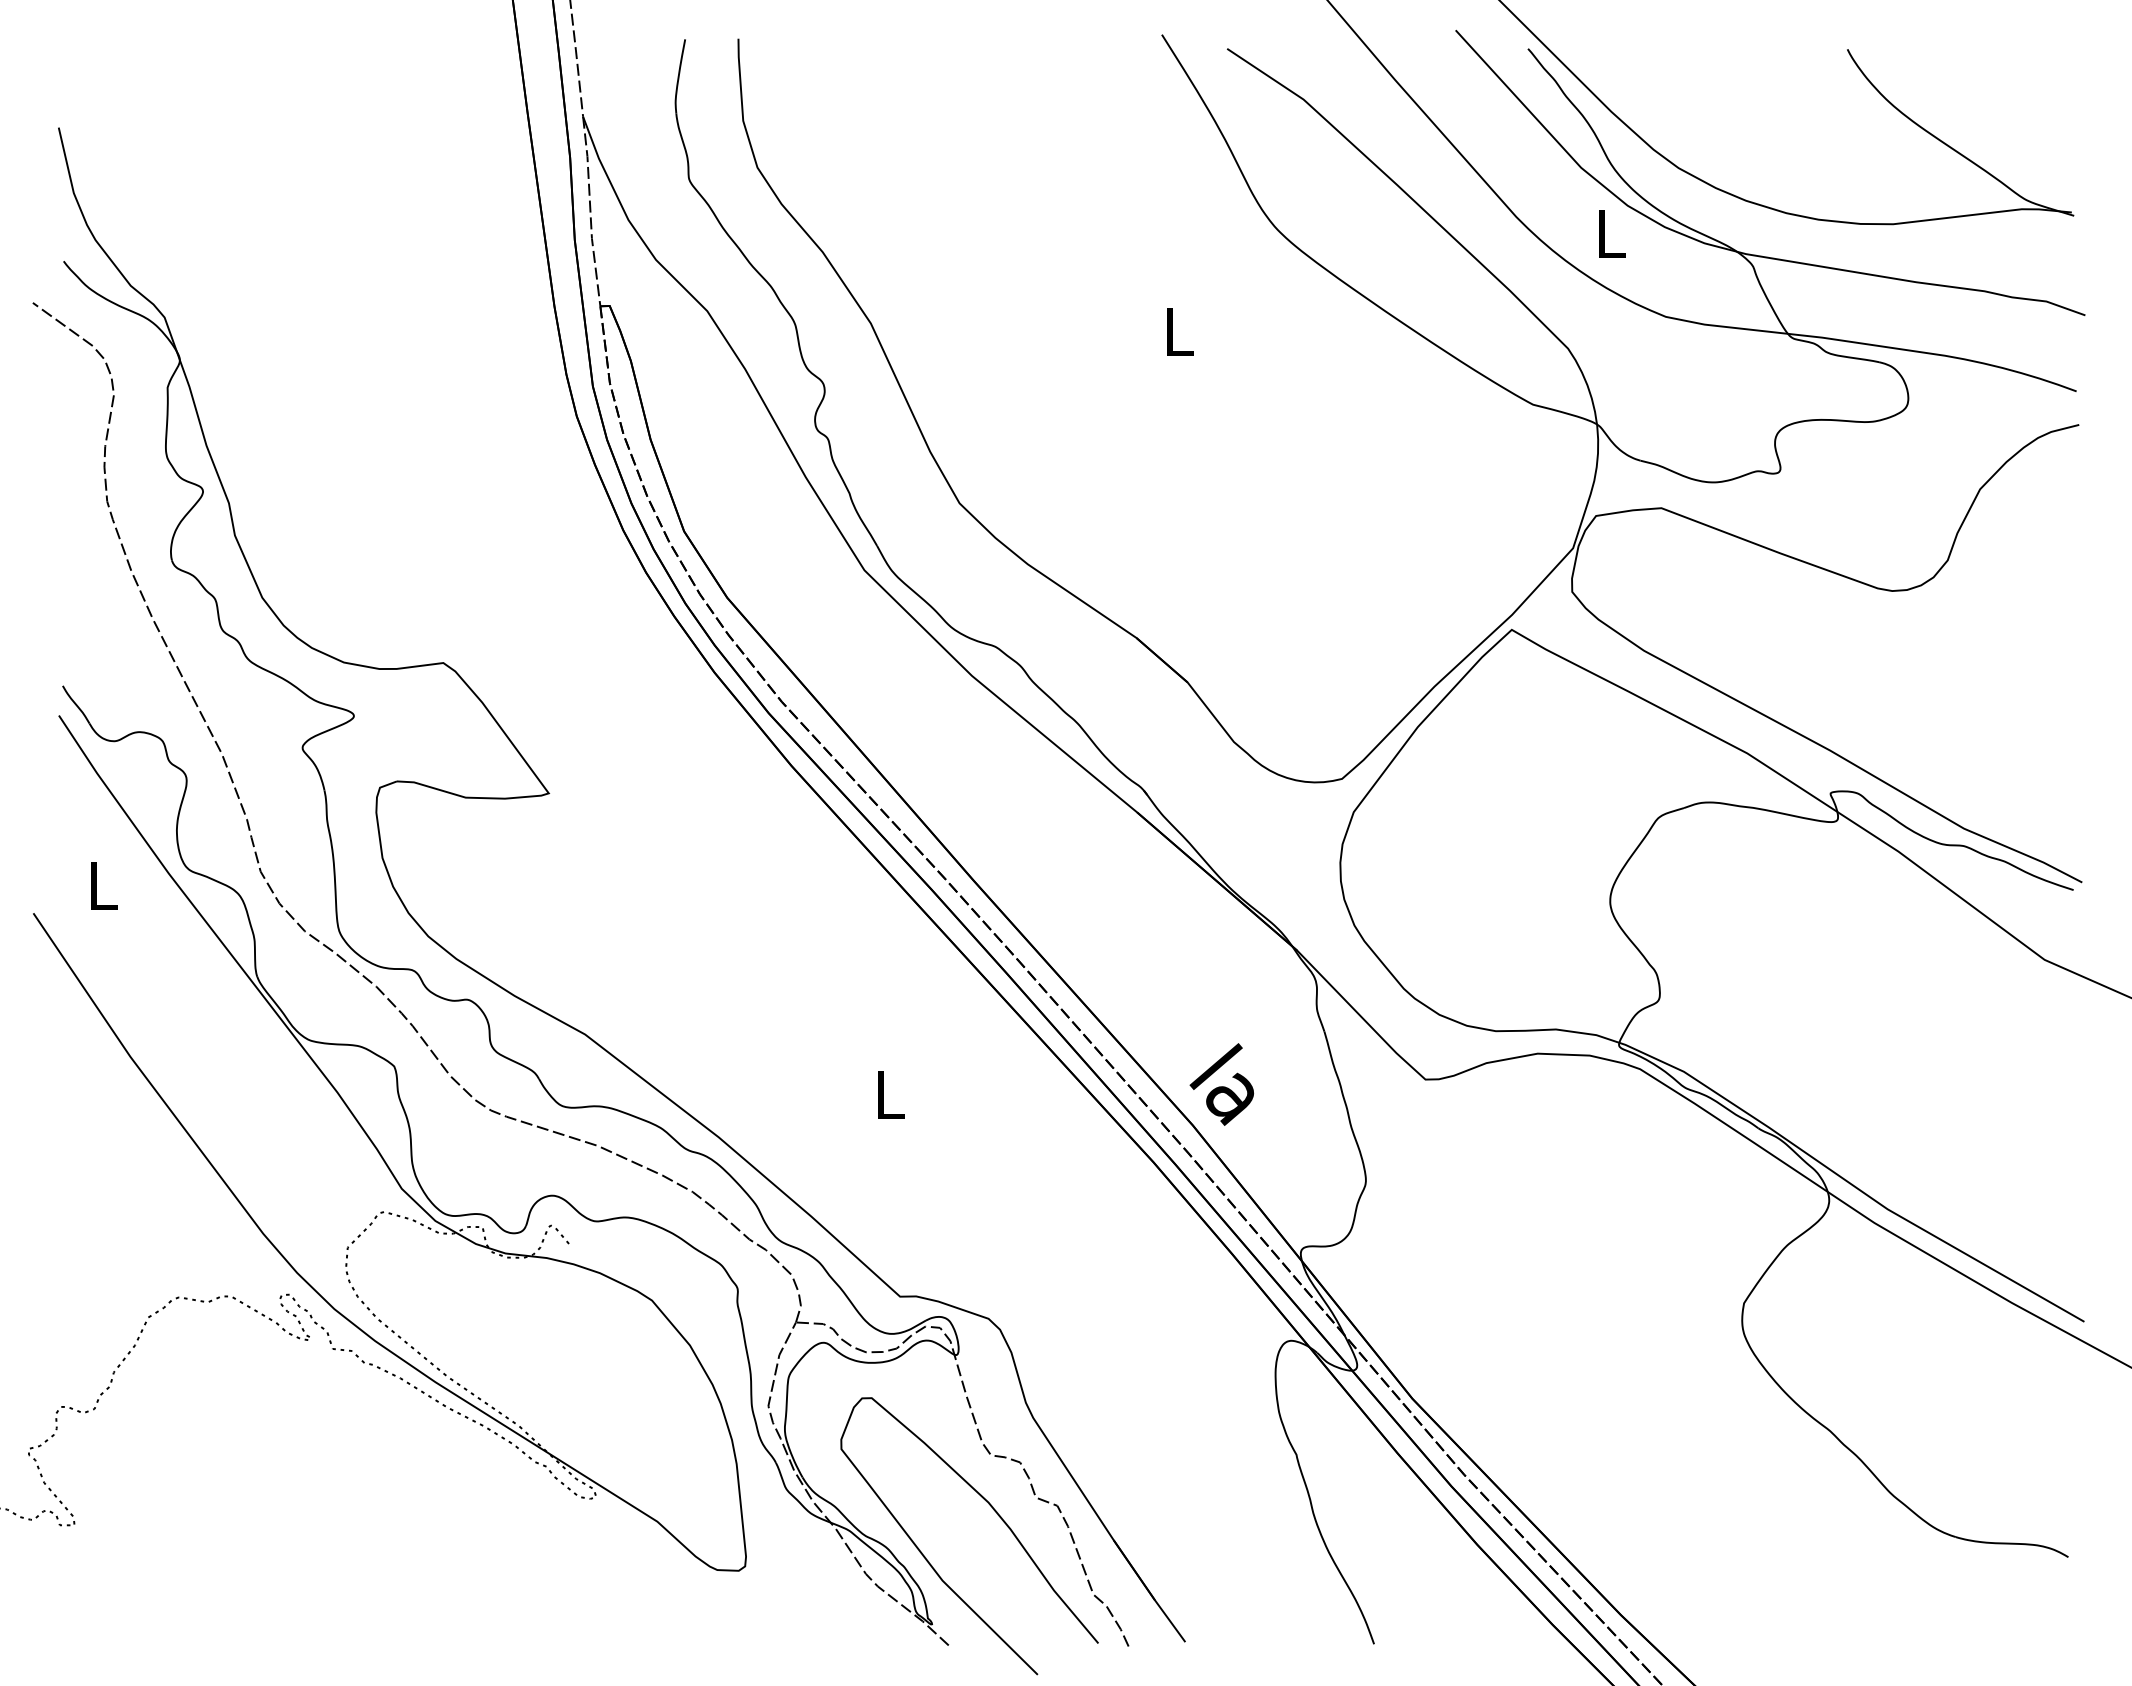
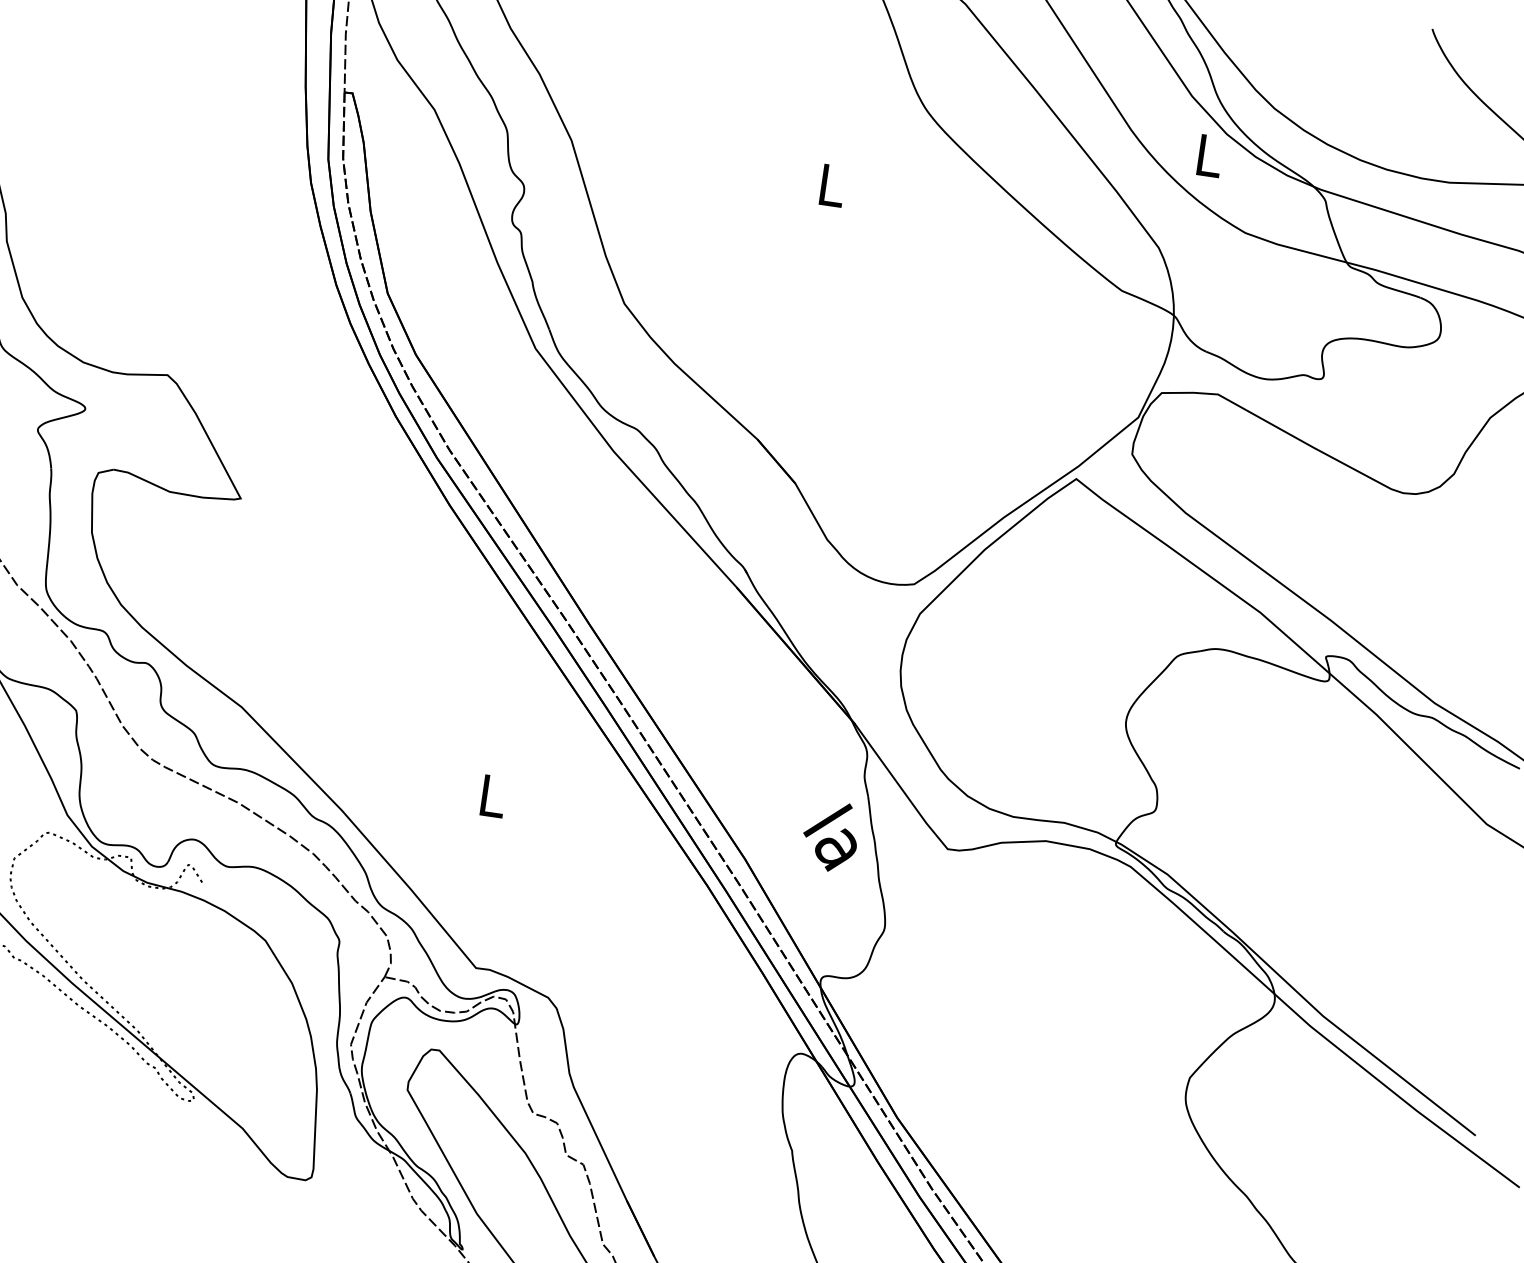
text: (1221, 1084) -> (830, 836), moved

